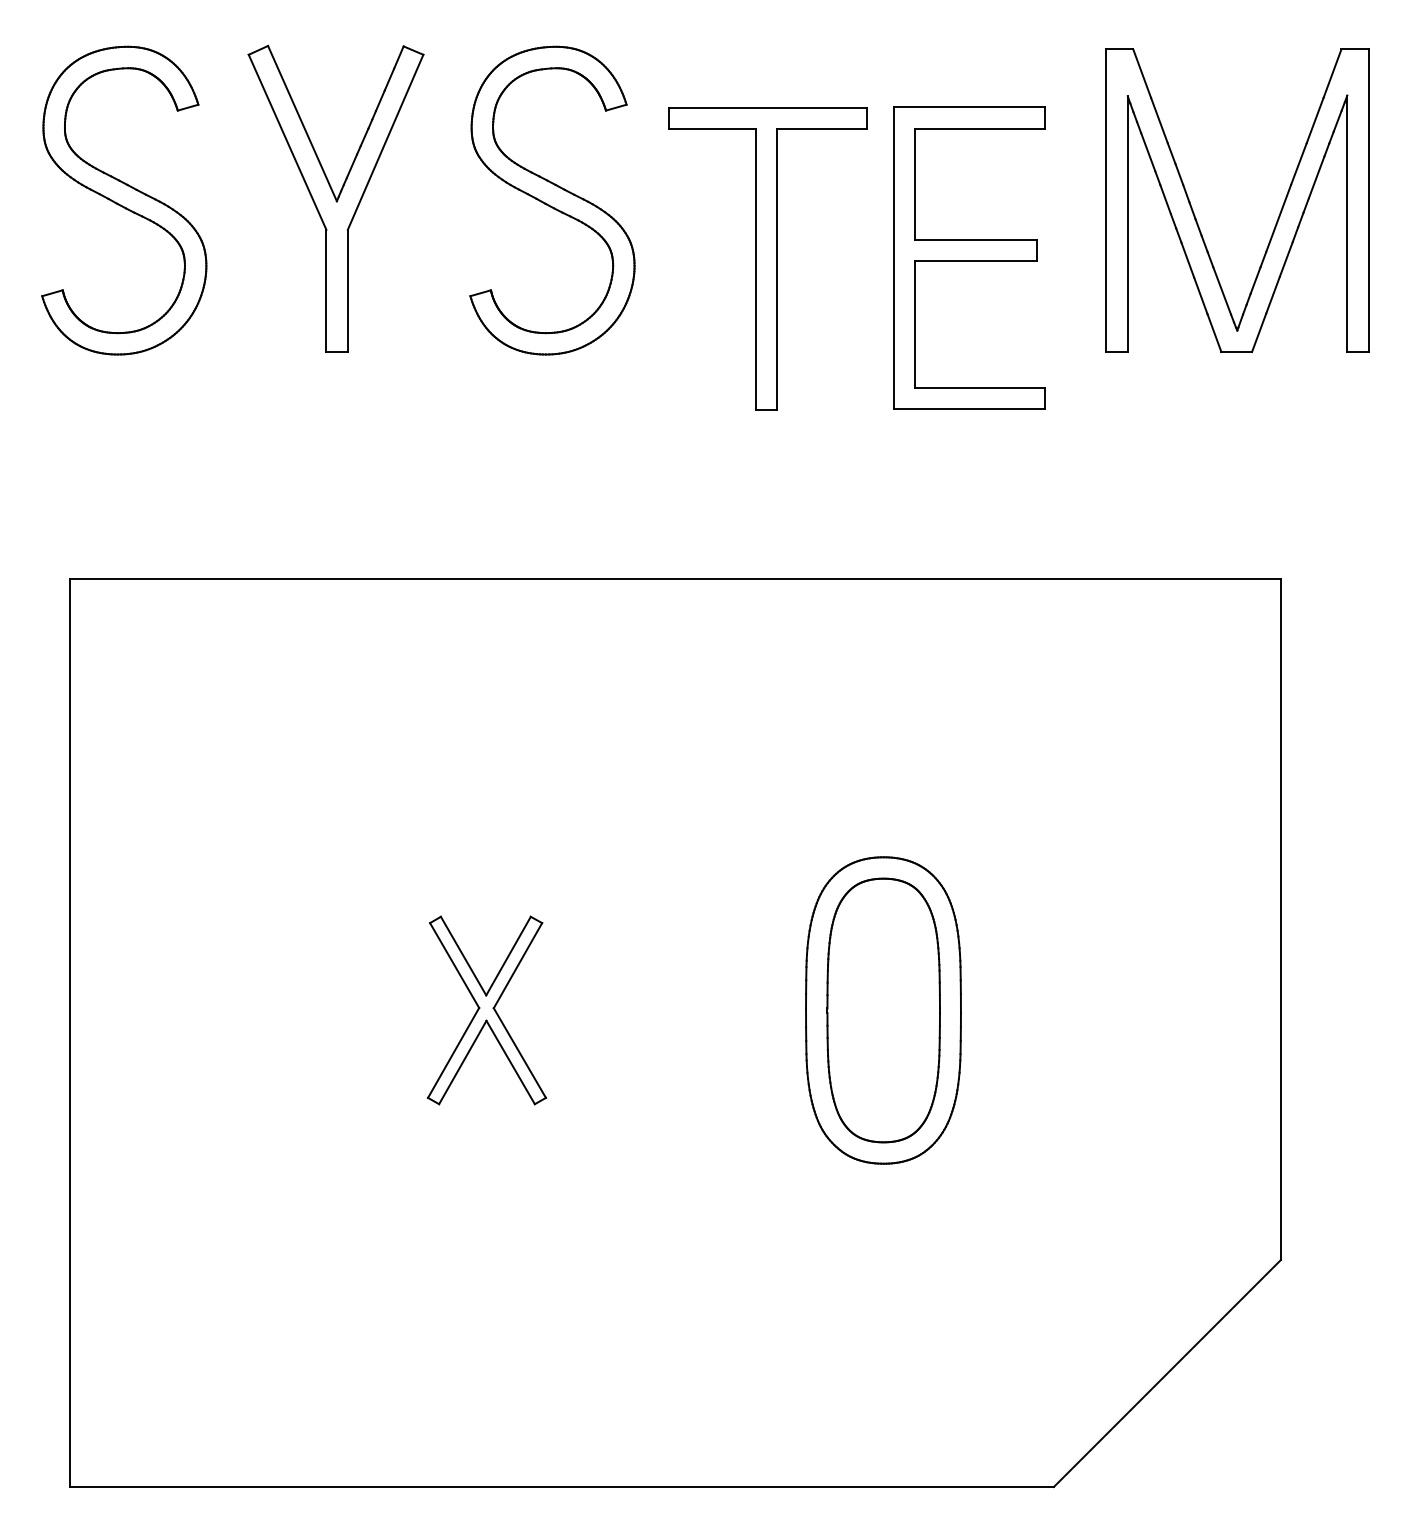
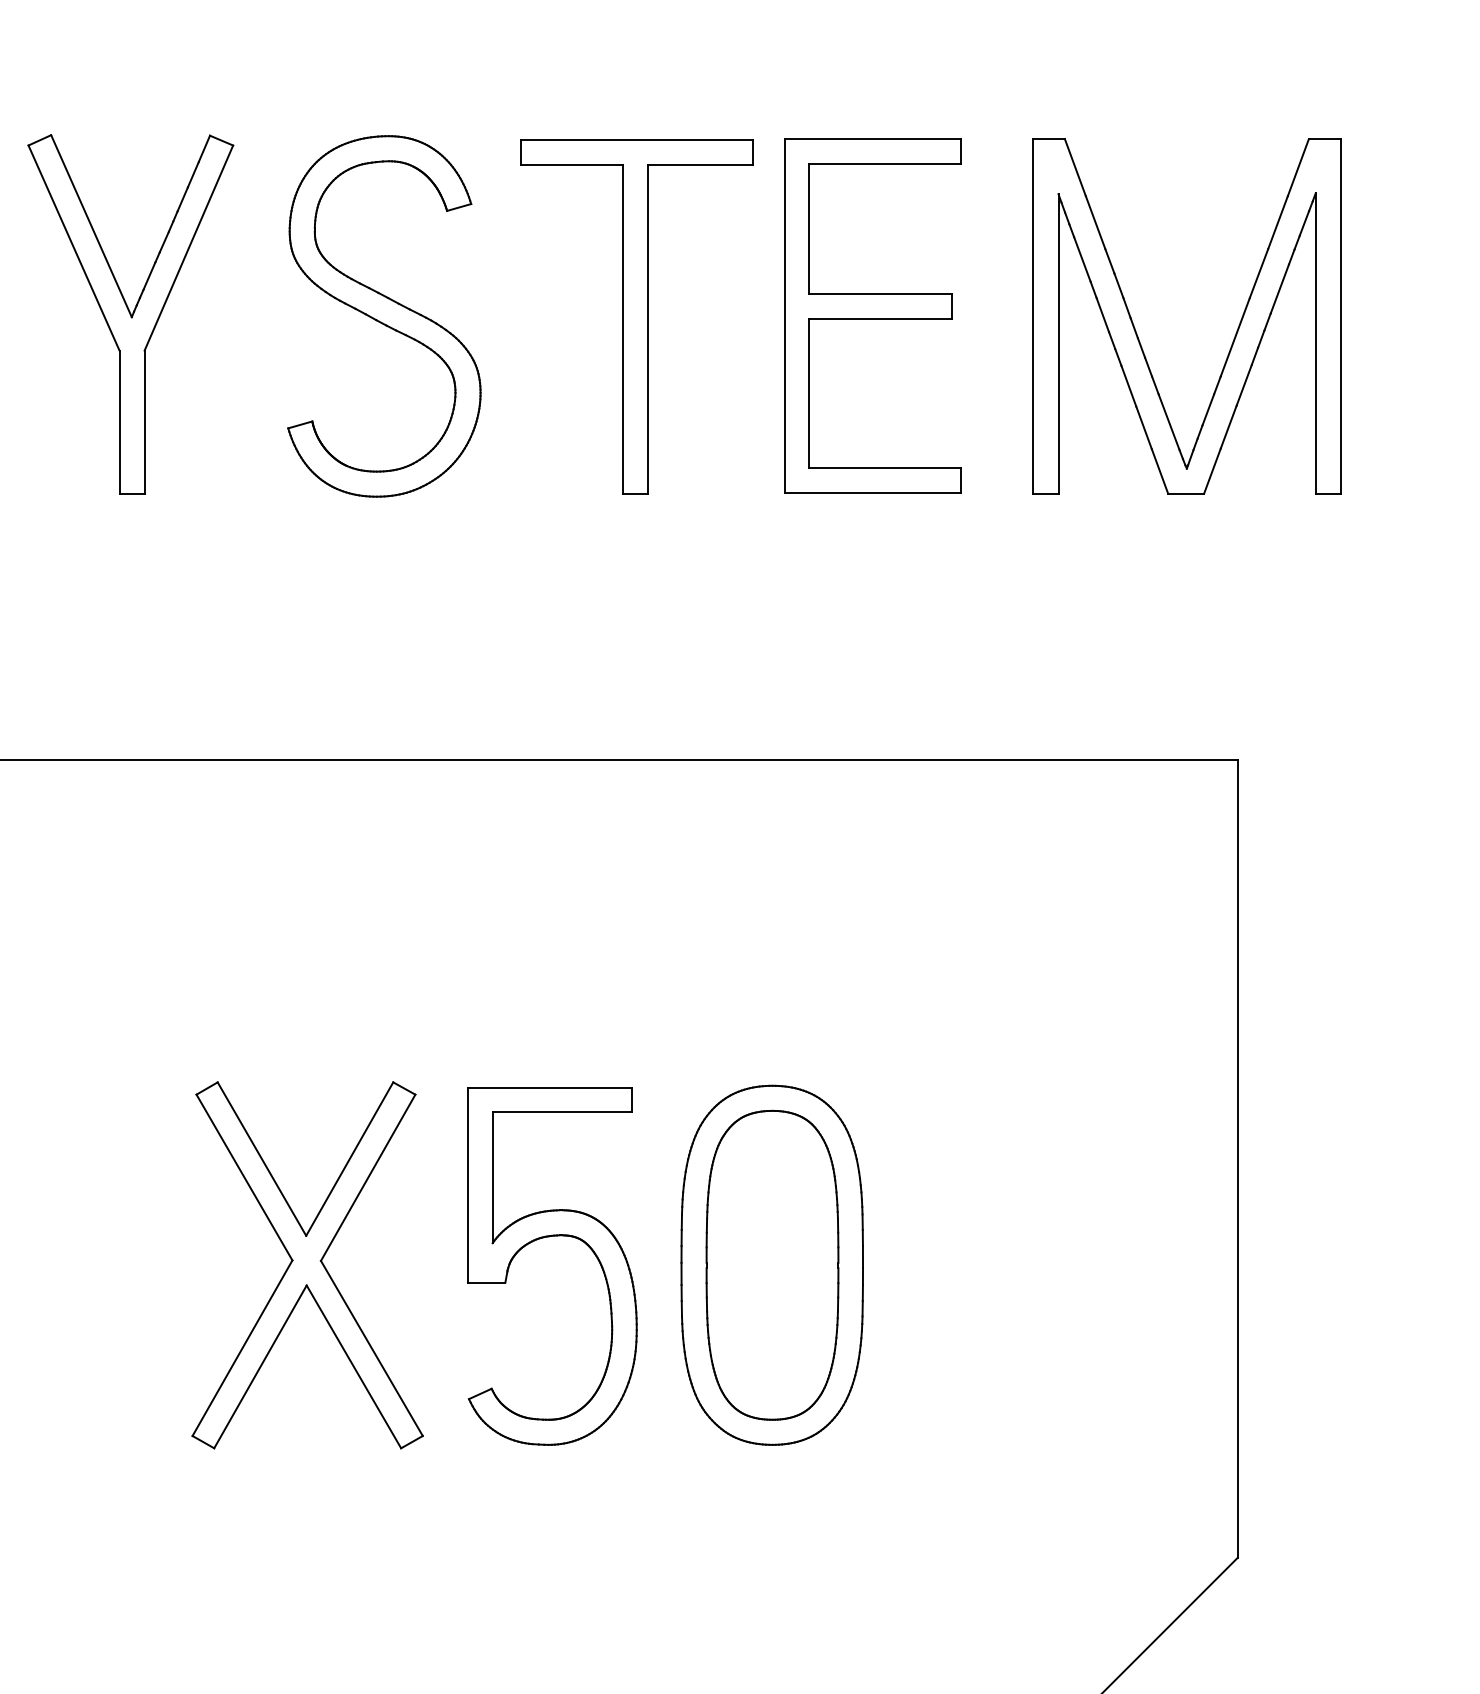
part: (969, 257) -> (873, 315), moved
part: (767, 258) -> (636, 316), moved
part: (689, 987) -> (544, 1238), added
part: (486, 1010) -> (307, 1265), size x1.67

